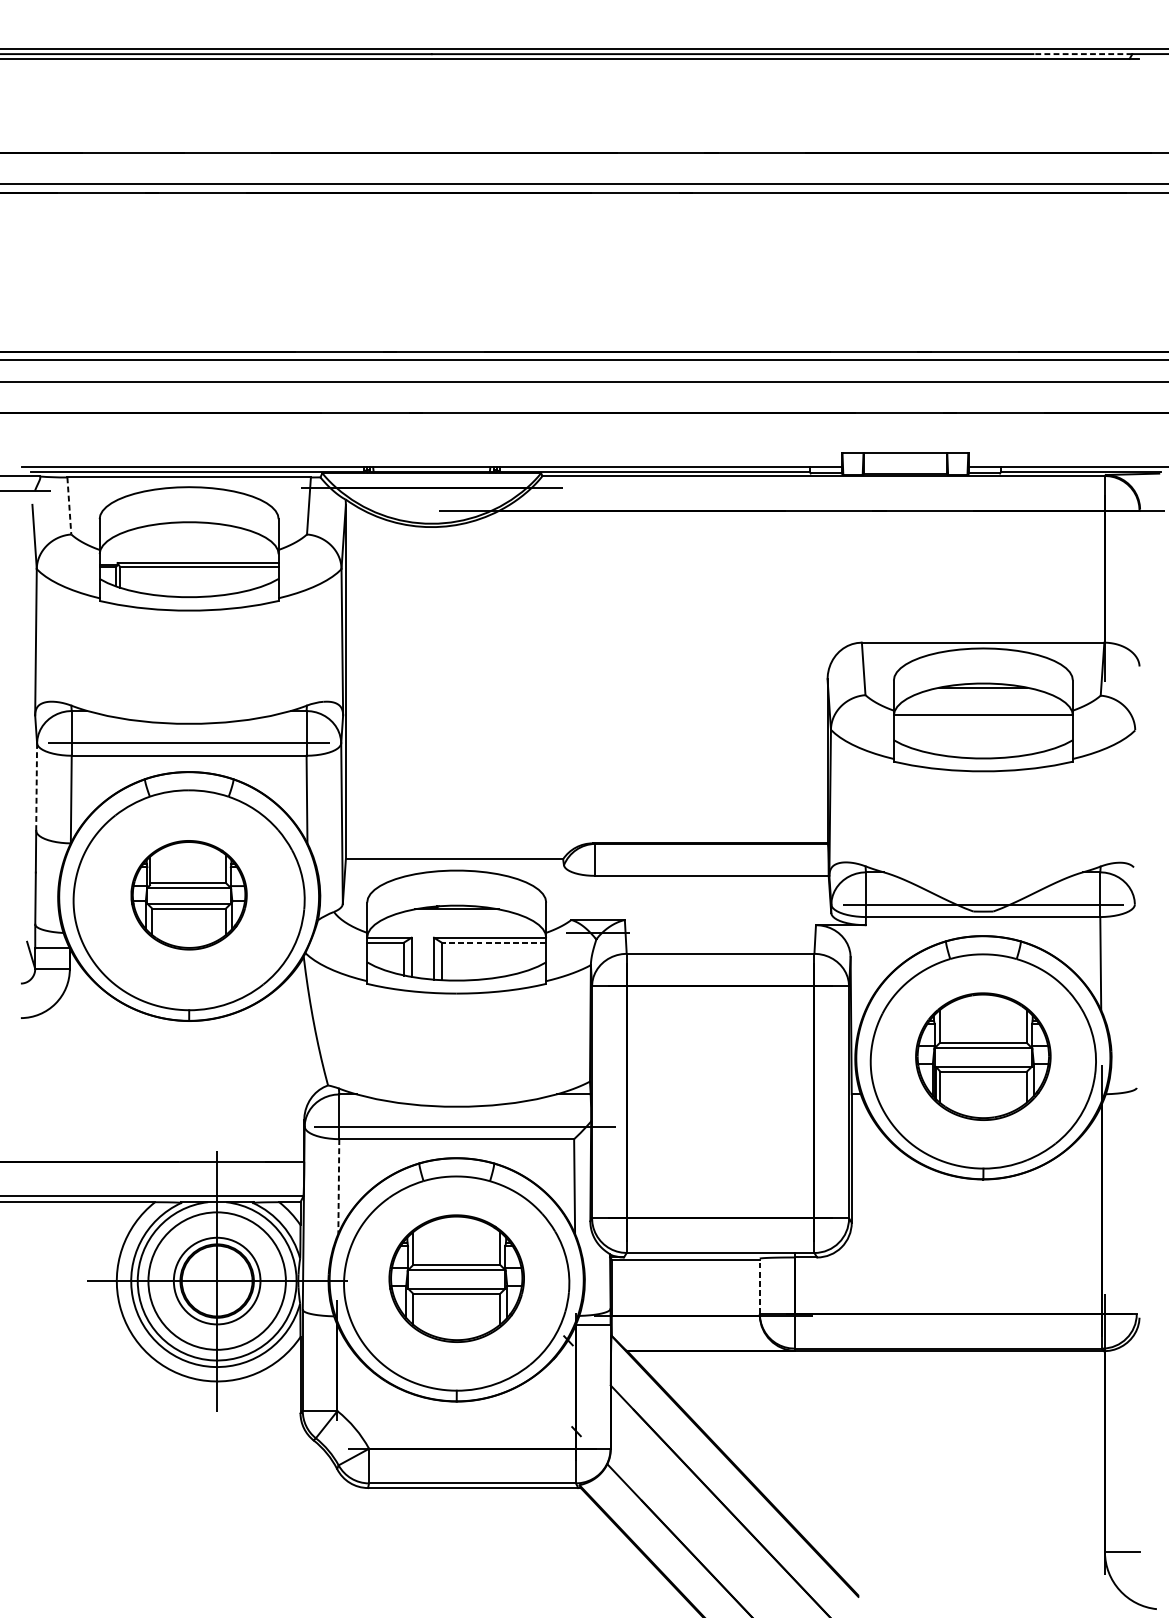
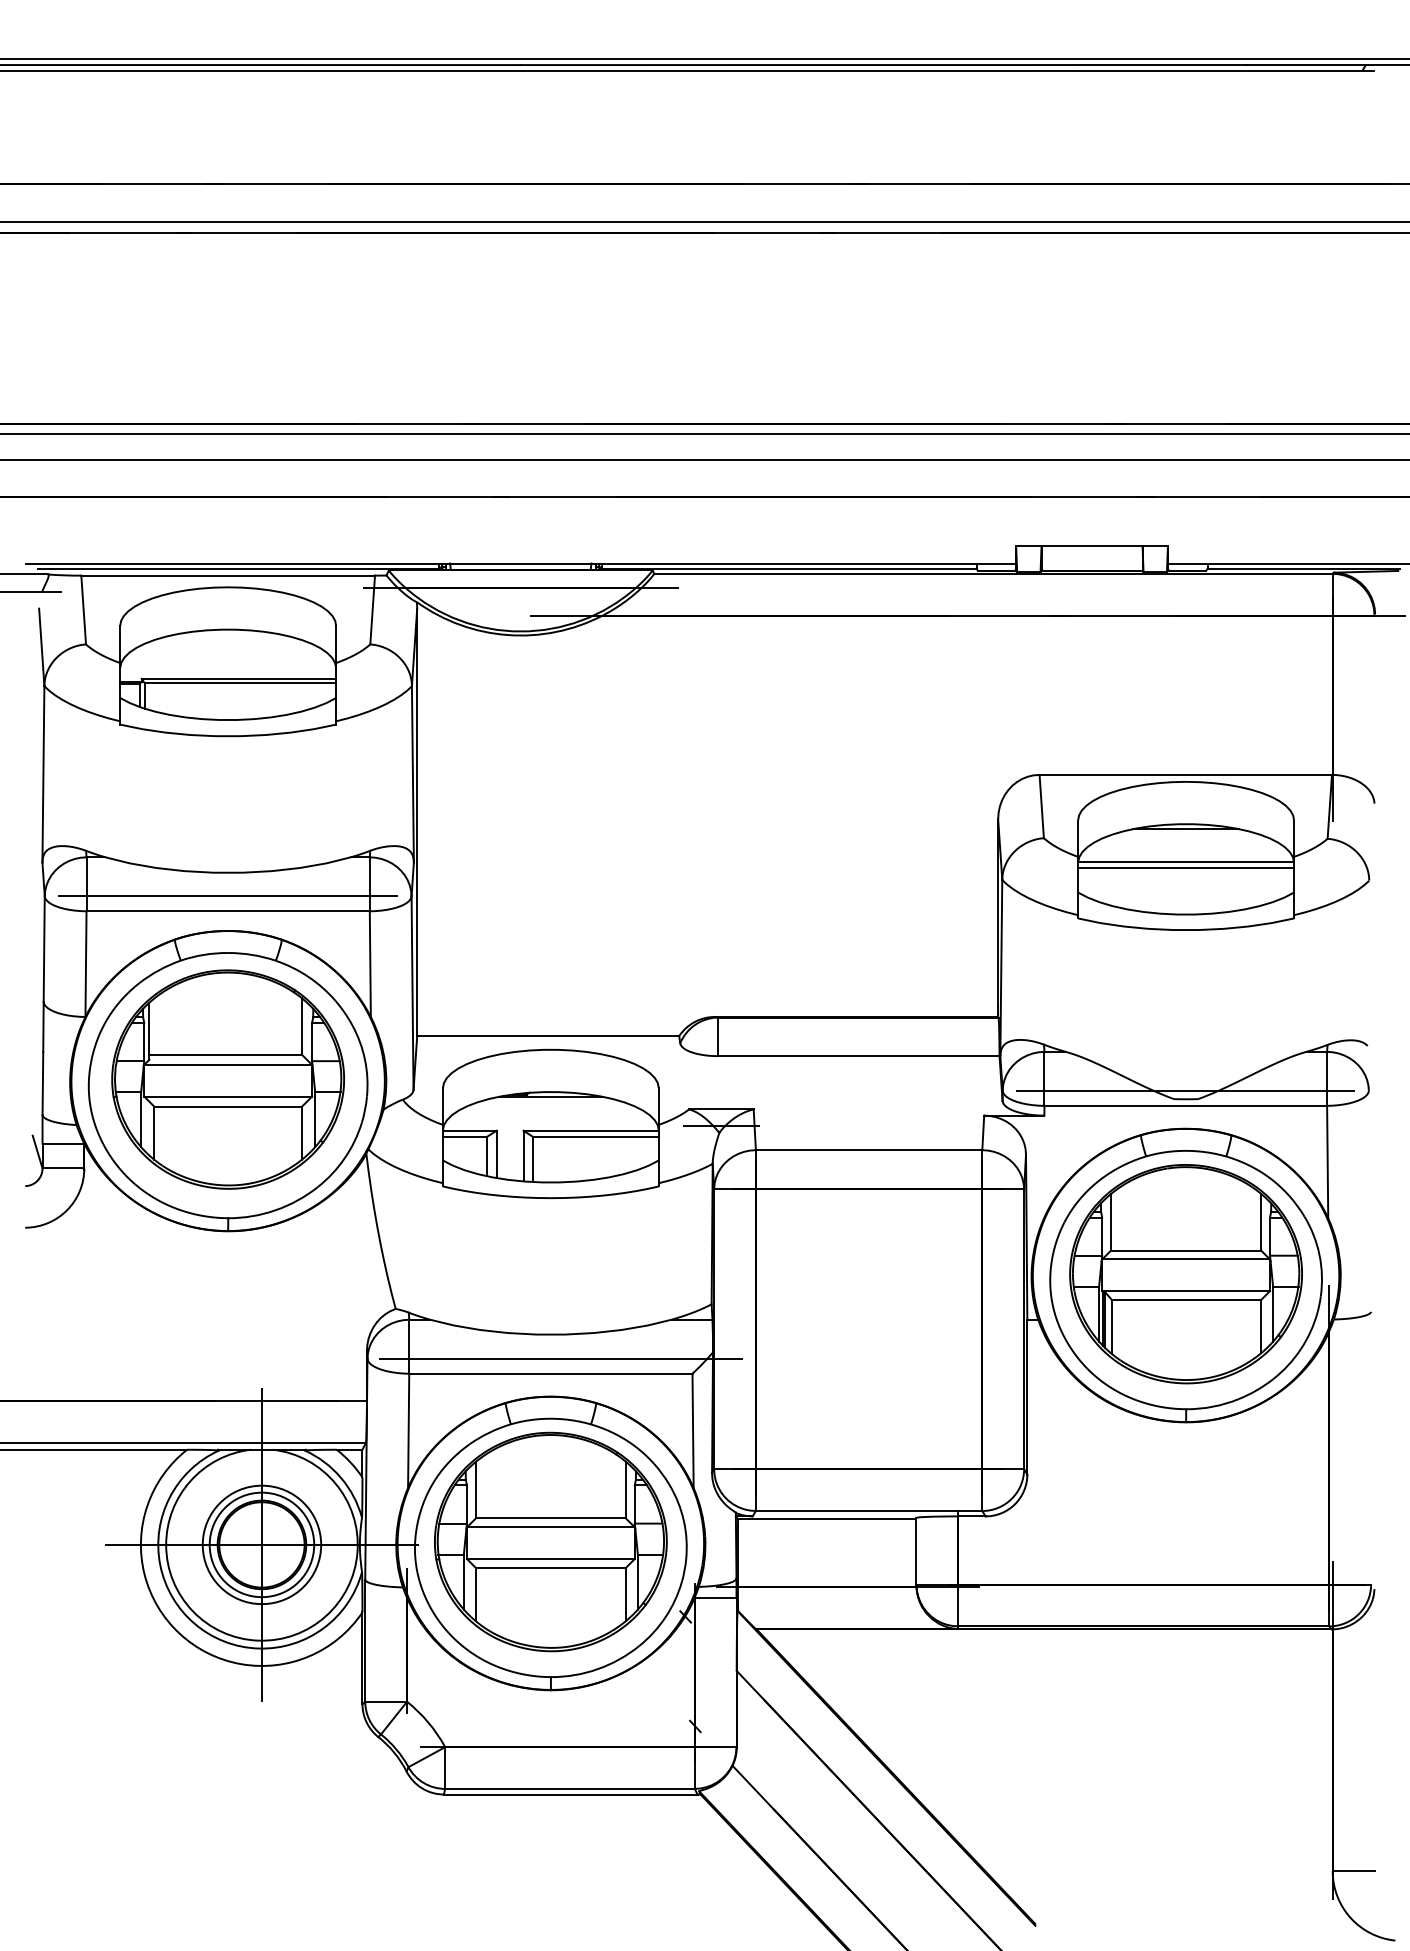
line: (1083, 54) -> (1306, 65), dashed -> solid
line: (69, 506) -> (83, 610), dashed -> solid
line: (983, 720) -> (1186, 868), added
line: (36, 787) -> (44, 949), dashed -> solid
part: (188, 895) -> (227, 1079), size x1.67
line: (493, 942) -> (595, 1136), dashed -> solid
part: (982, 1056) -> (1185, 1274), size x1.43
line: (338, 1187) -> (408, 1431), dashed -> solid
part: (456, 1278) -> (550, 1541), size x1.43
circle: (216, 1280) -> (261, 1544), size x0.71
line: (759, 1285) -> (916, 1550), dashed -> solid

